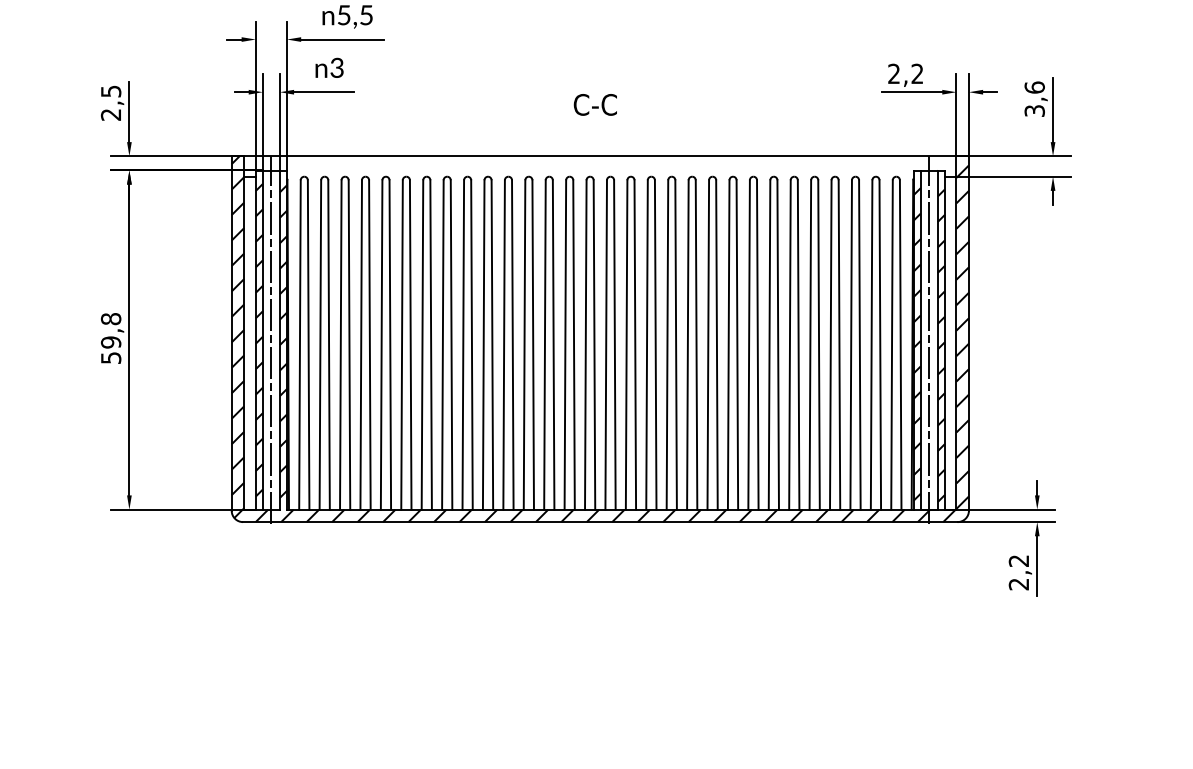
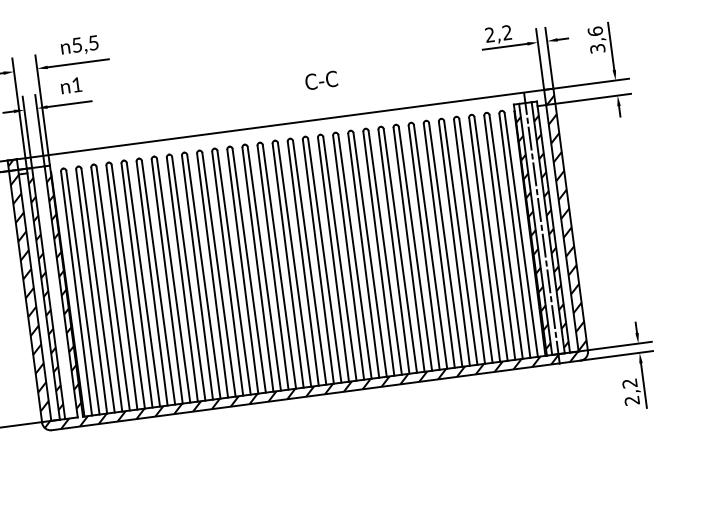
text: (336, 67) -> (76, 84), 3 -> 1
text: (594, 104) -> (320, 80), moved
line: (271, 339) -> (54, 292), removed

